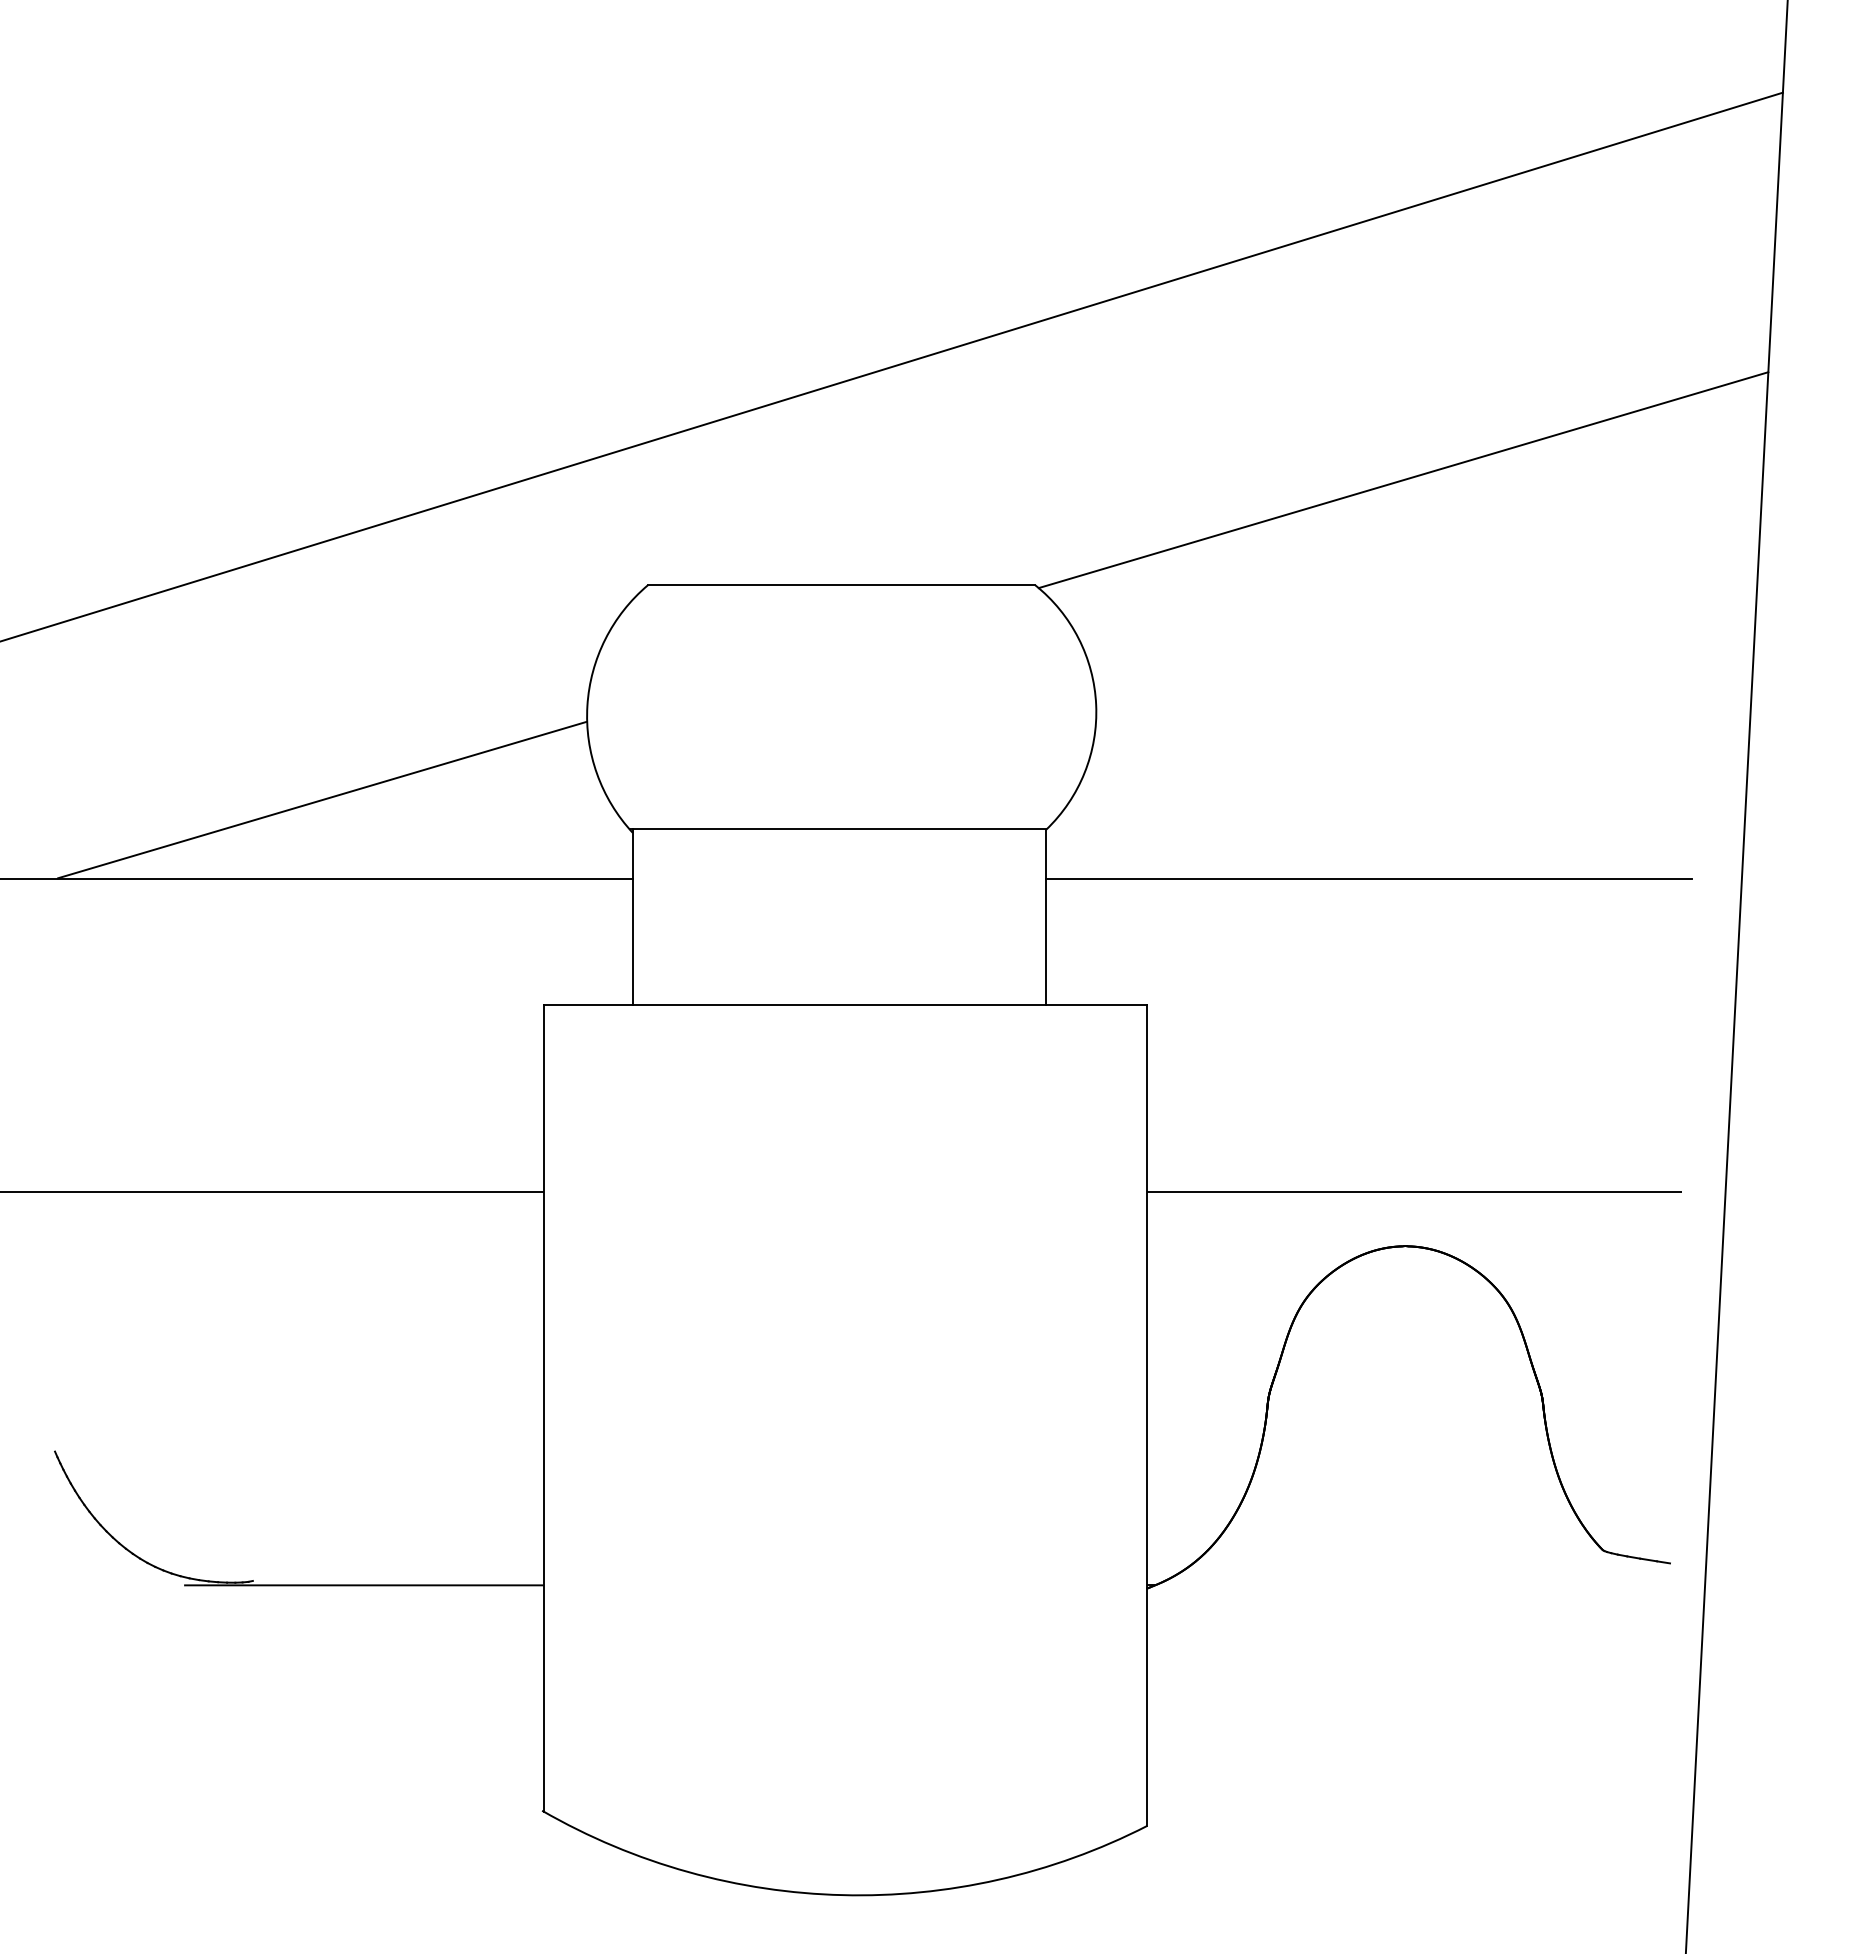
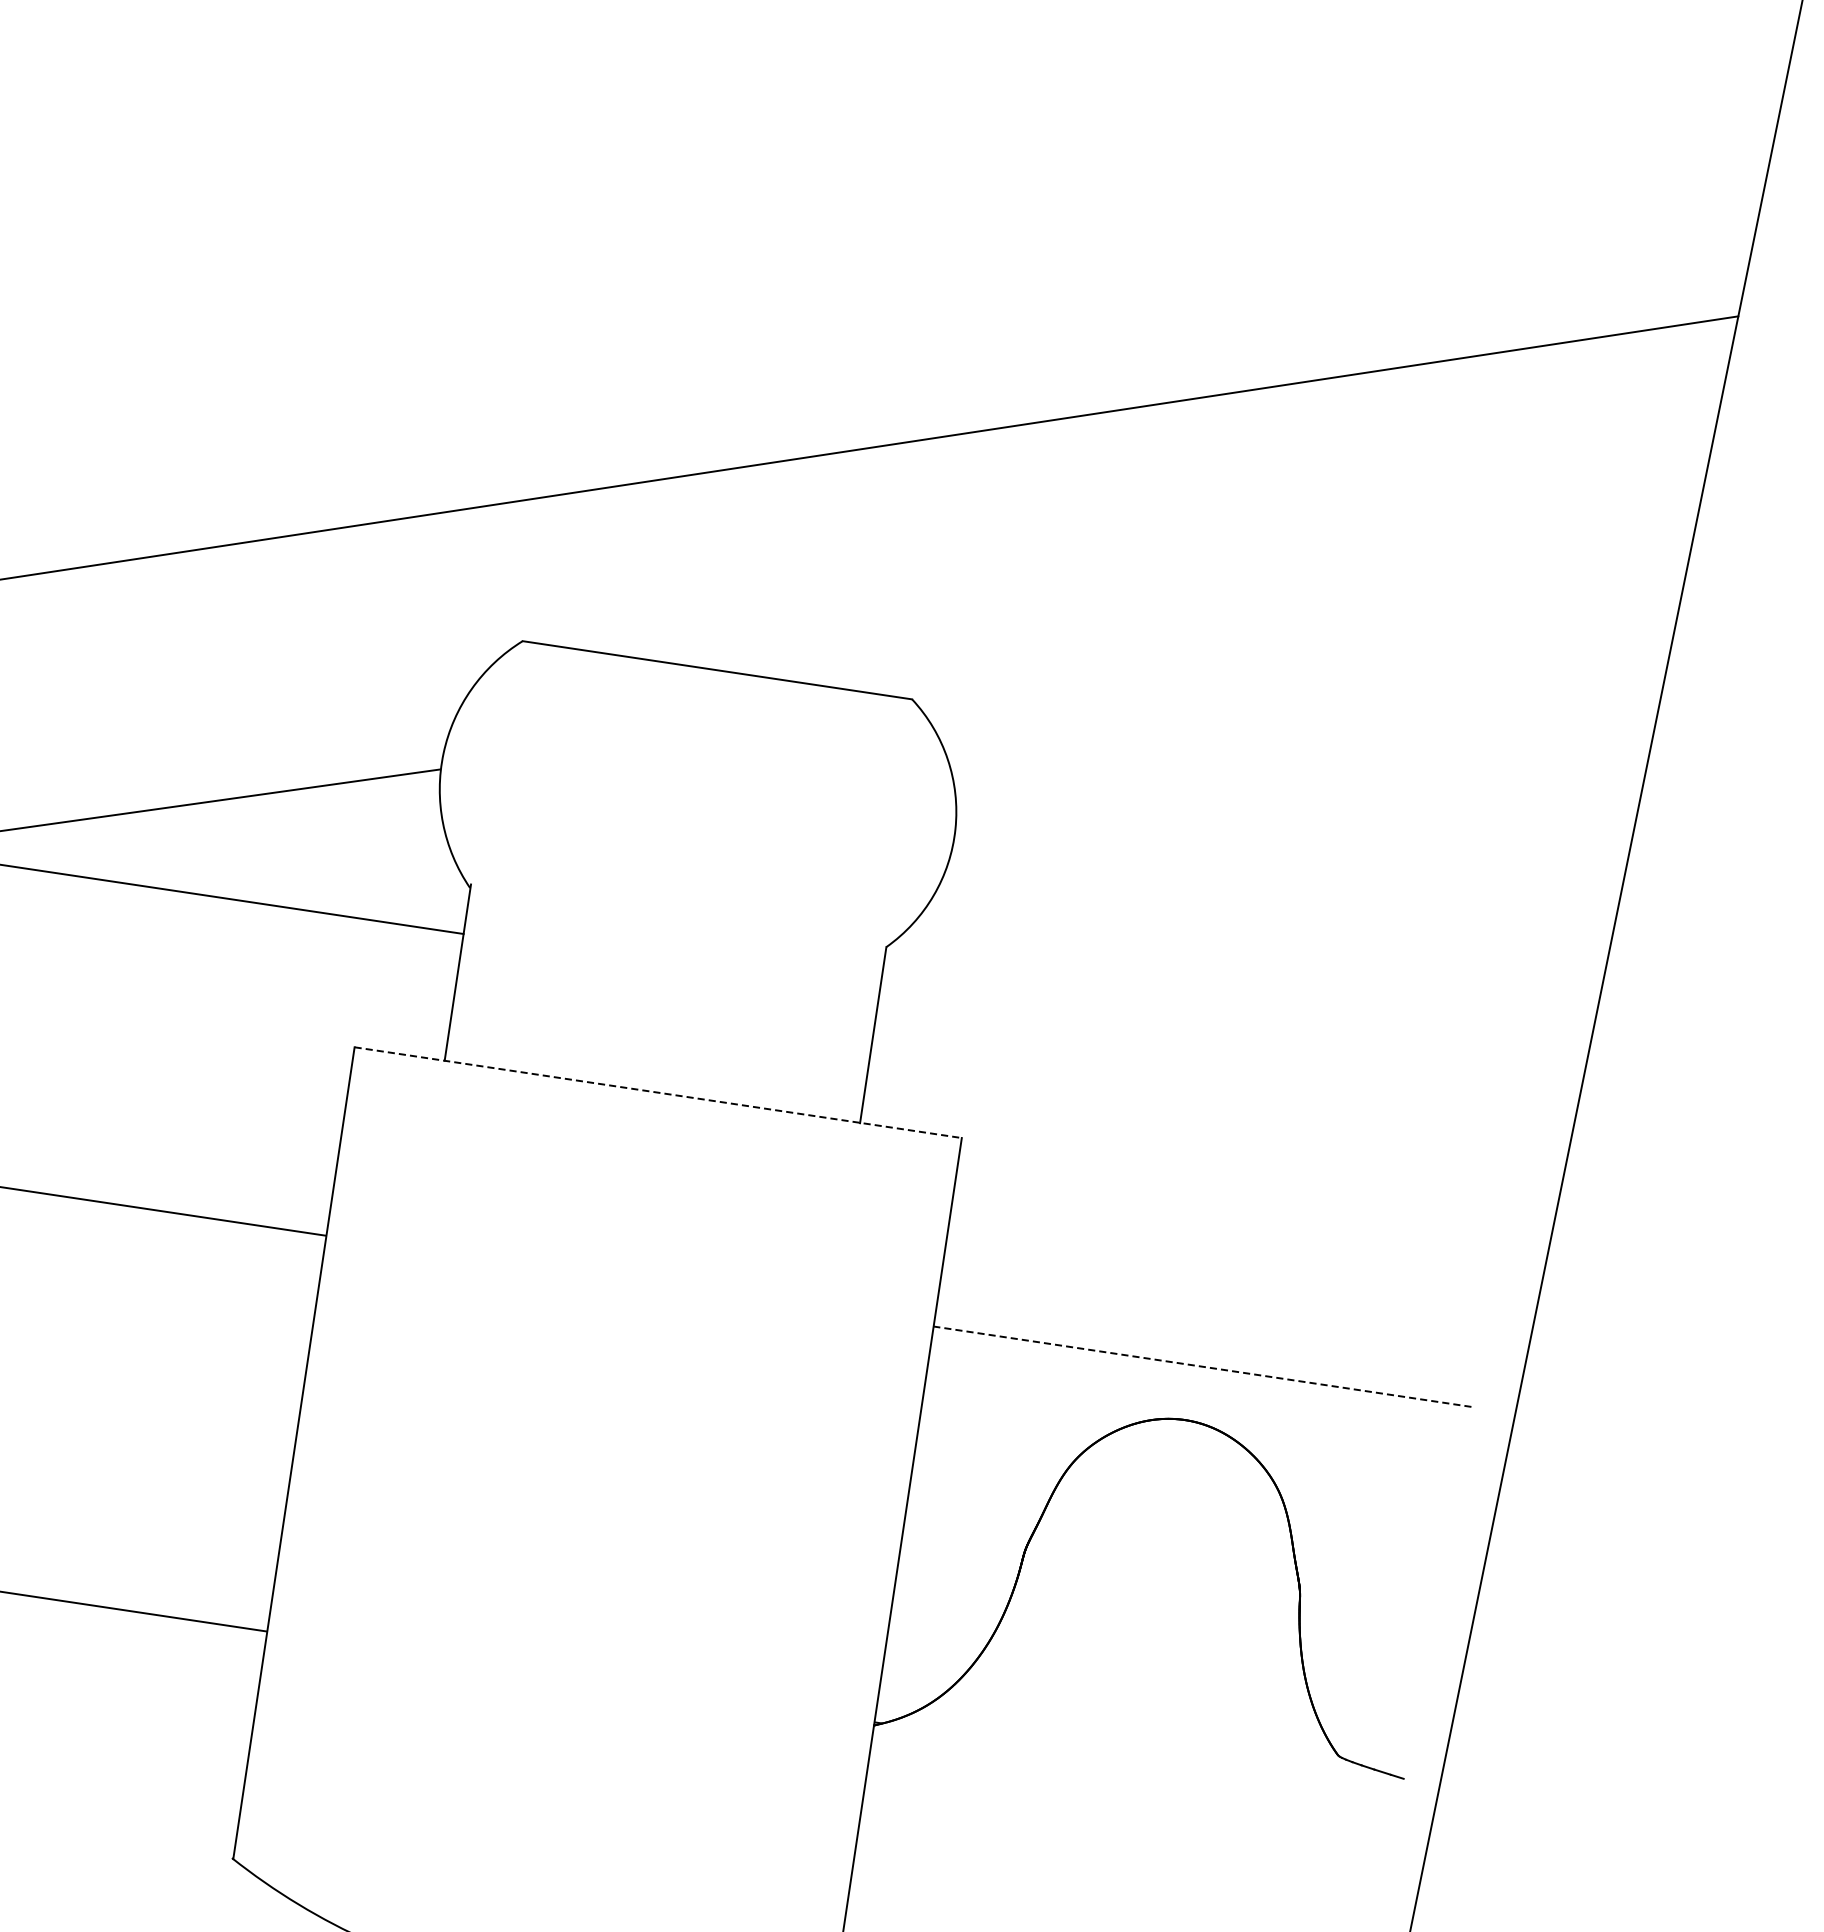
line: (1403, 480) -> (1298, 649), removed
line: (837, 829) -> (676, 915), removed
line: (1368, 878) -> (1203, 1044), removed
line: (845, 1004) -> (658, 1092), solid -> dashed
line: (1414, 1191) -> (1202, 1366), solid -> dashed

